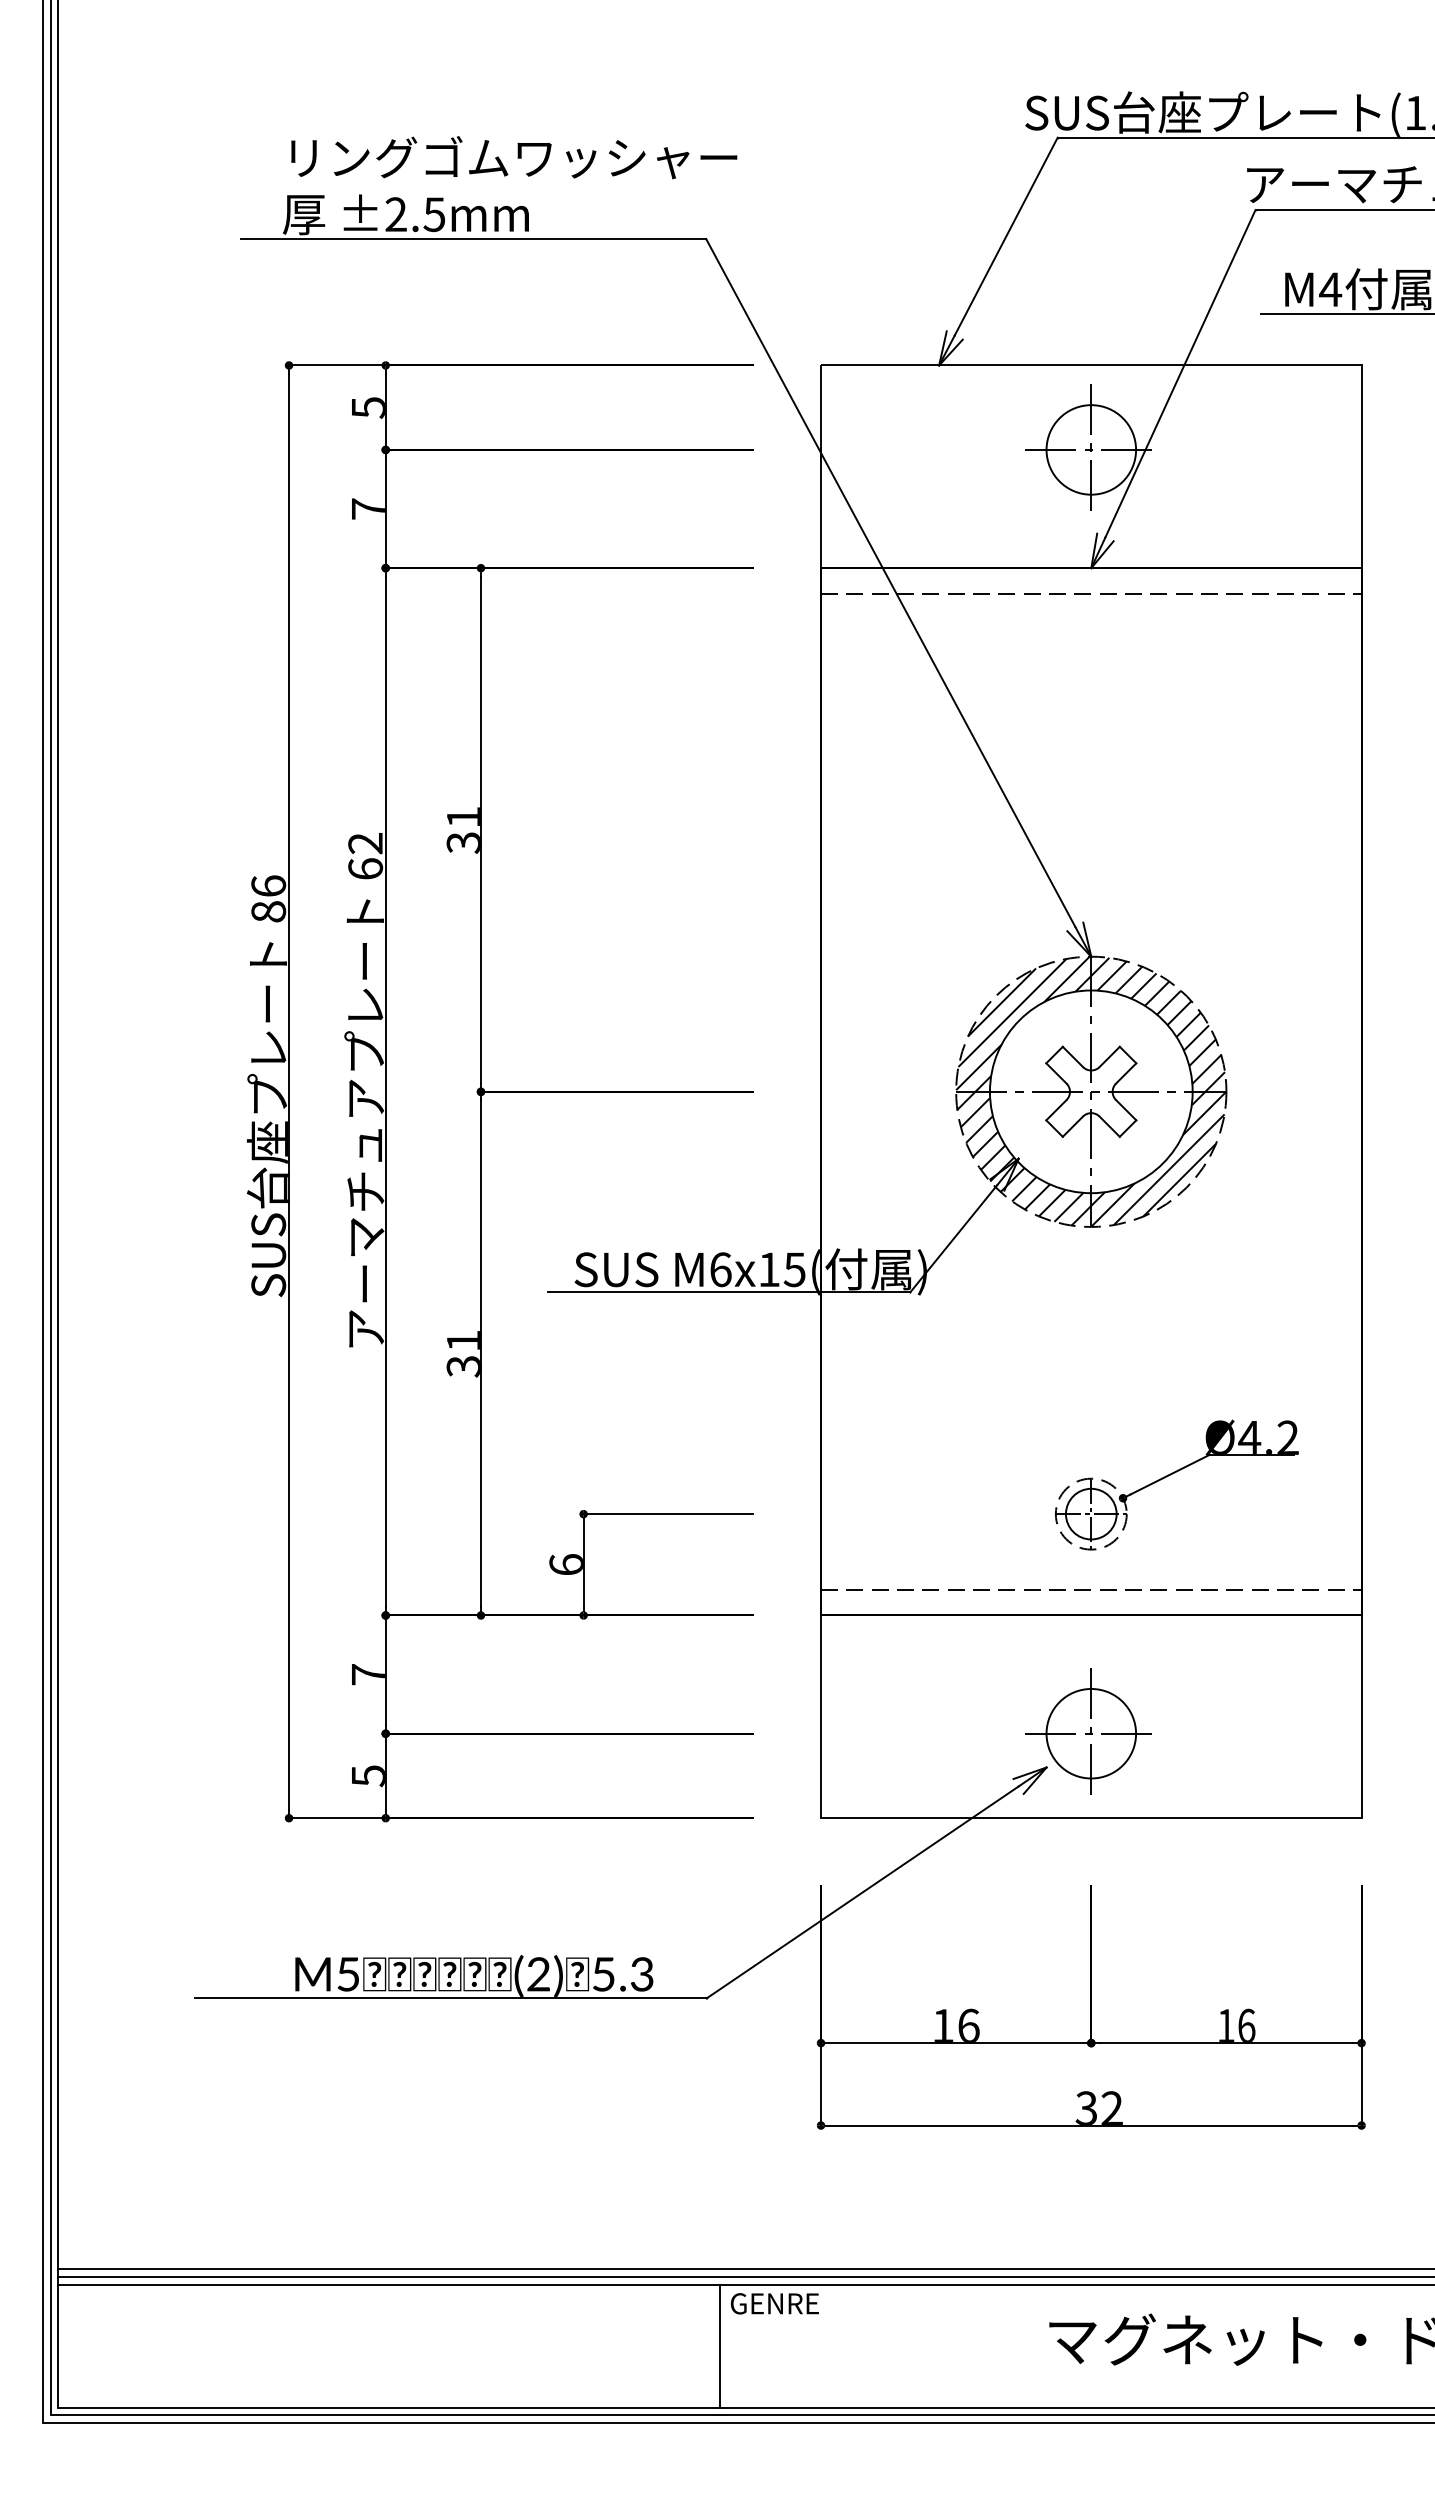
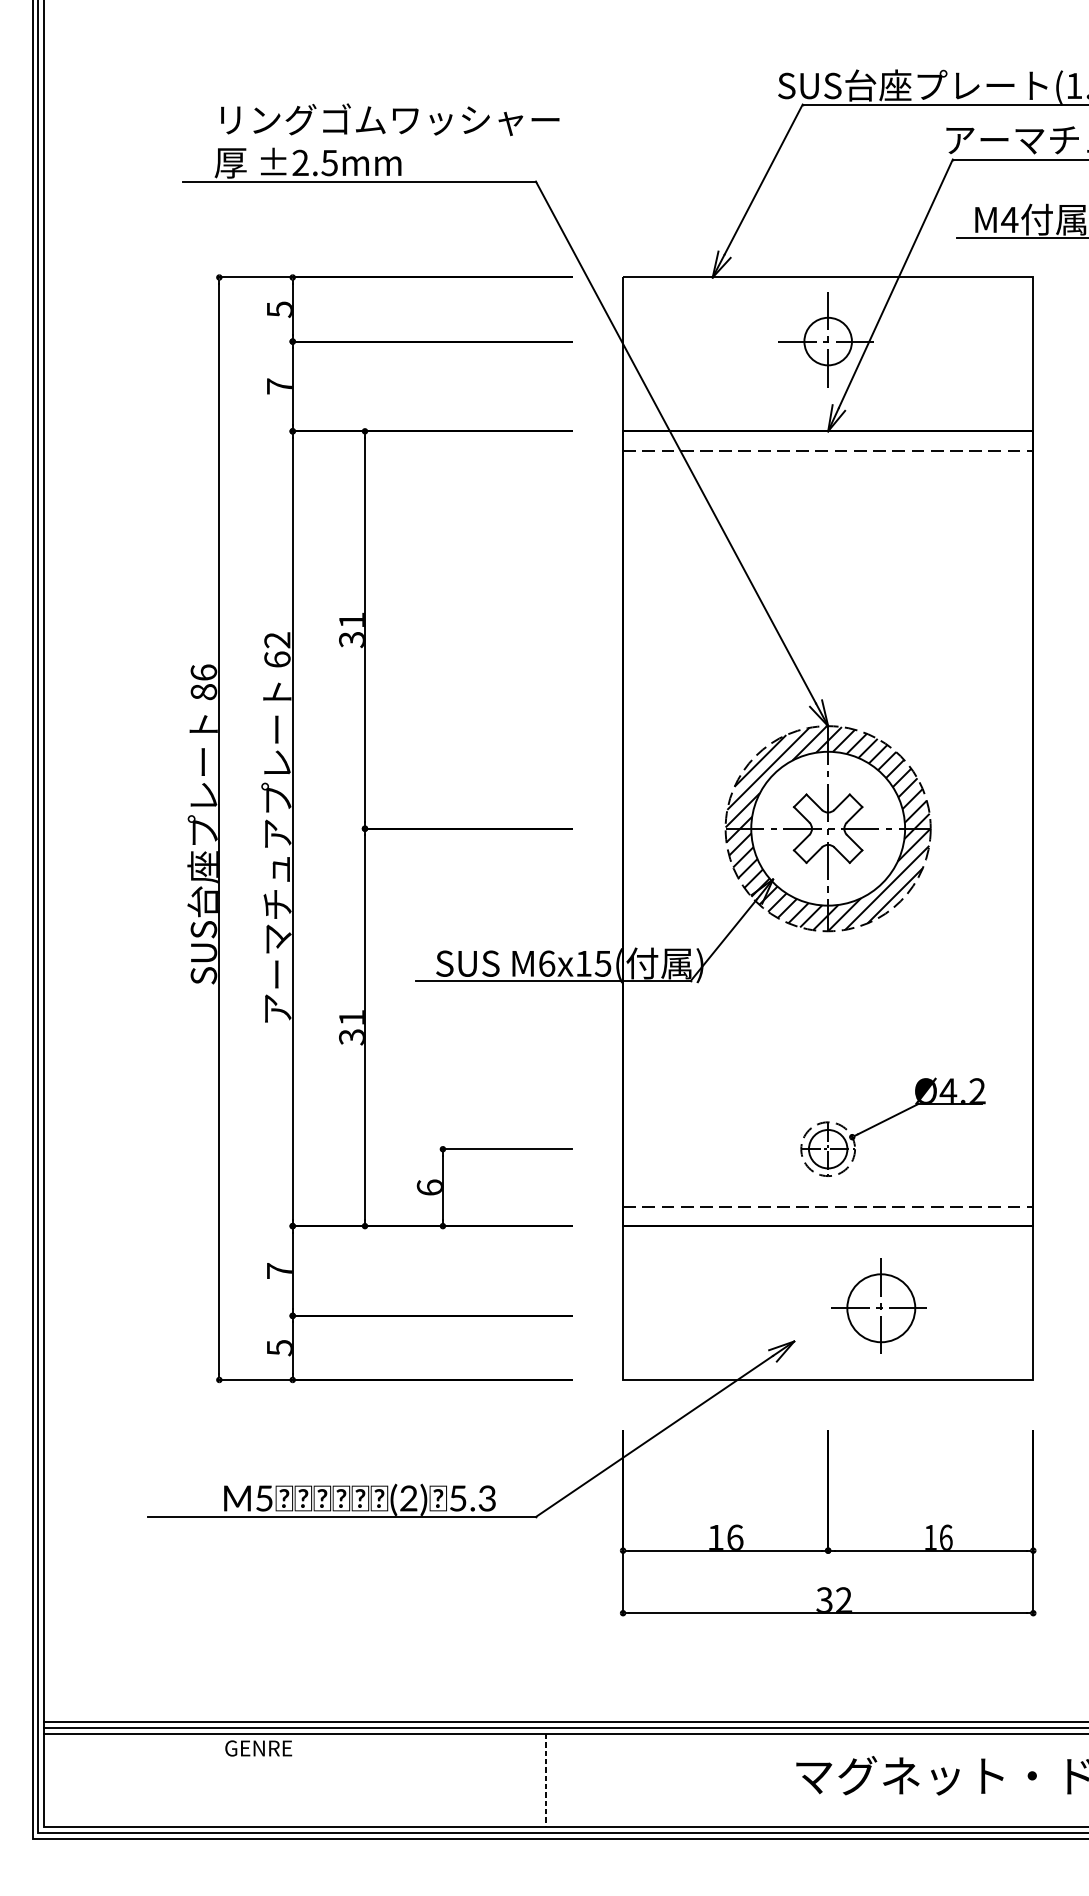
circle: (1091, 449) -> (828, 341), size x0.7
part: (1088, 1731) -> (879, 1306), moved
text: (774, 2303) -> (258, 1748), moved
line: (720, 2346) -> (546, 1780), solid -> dashed

